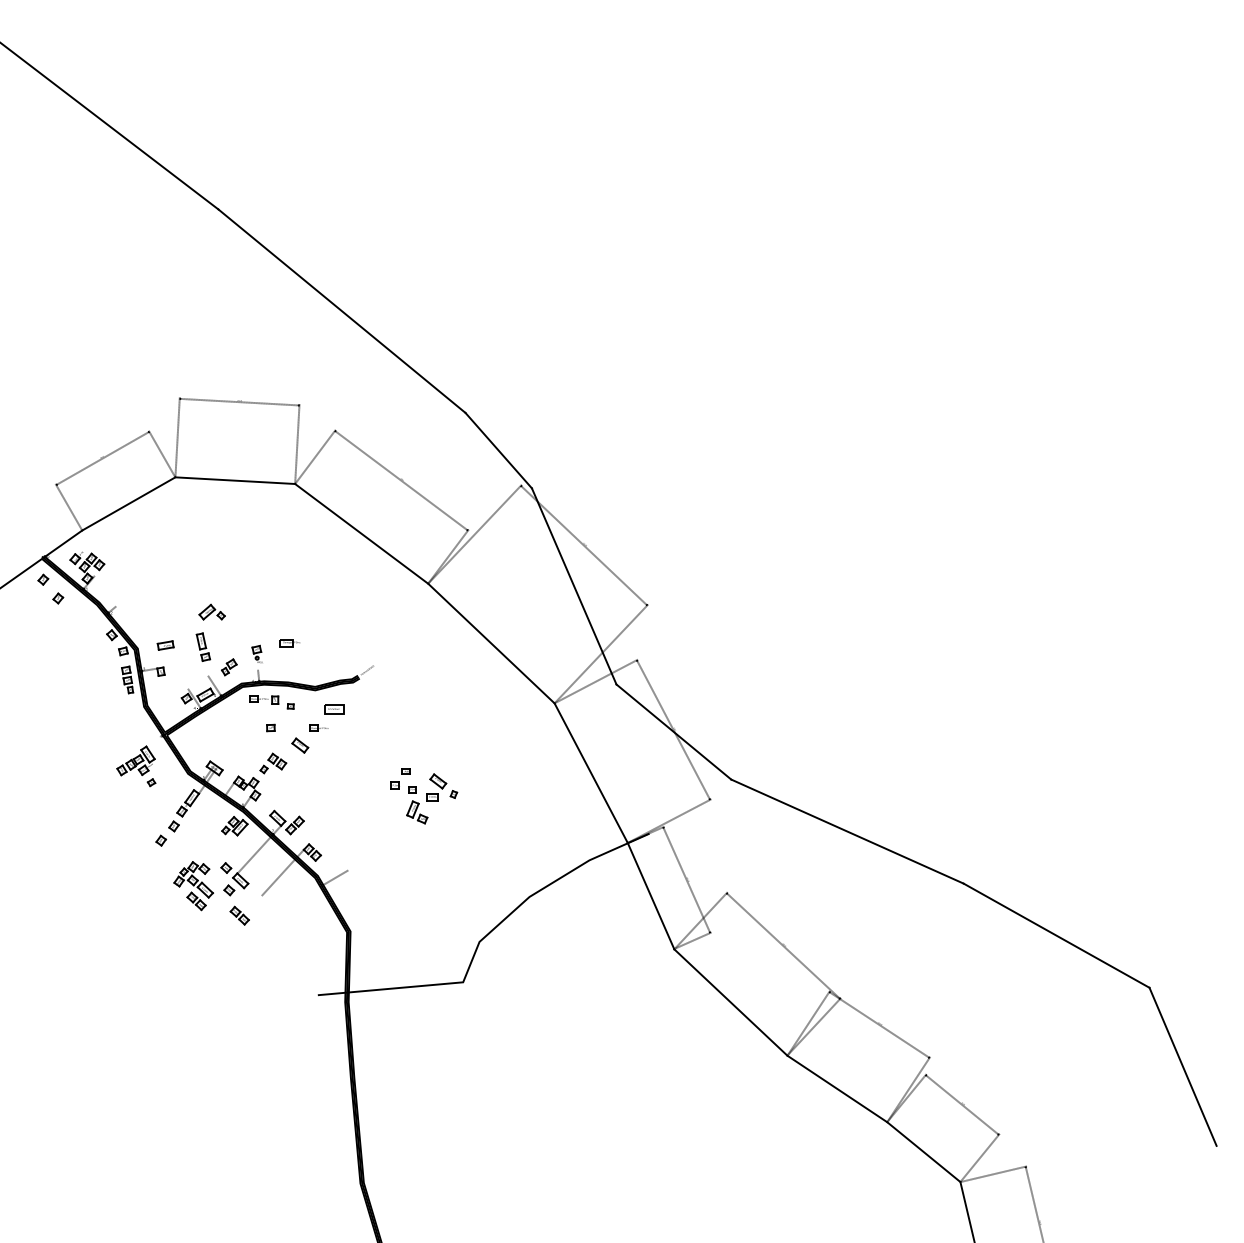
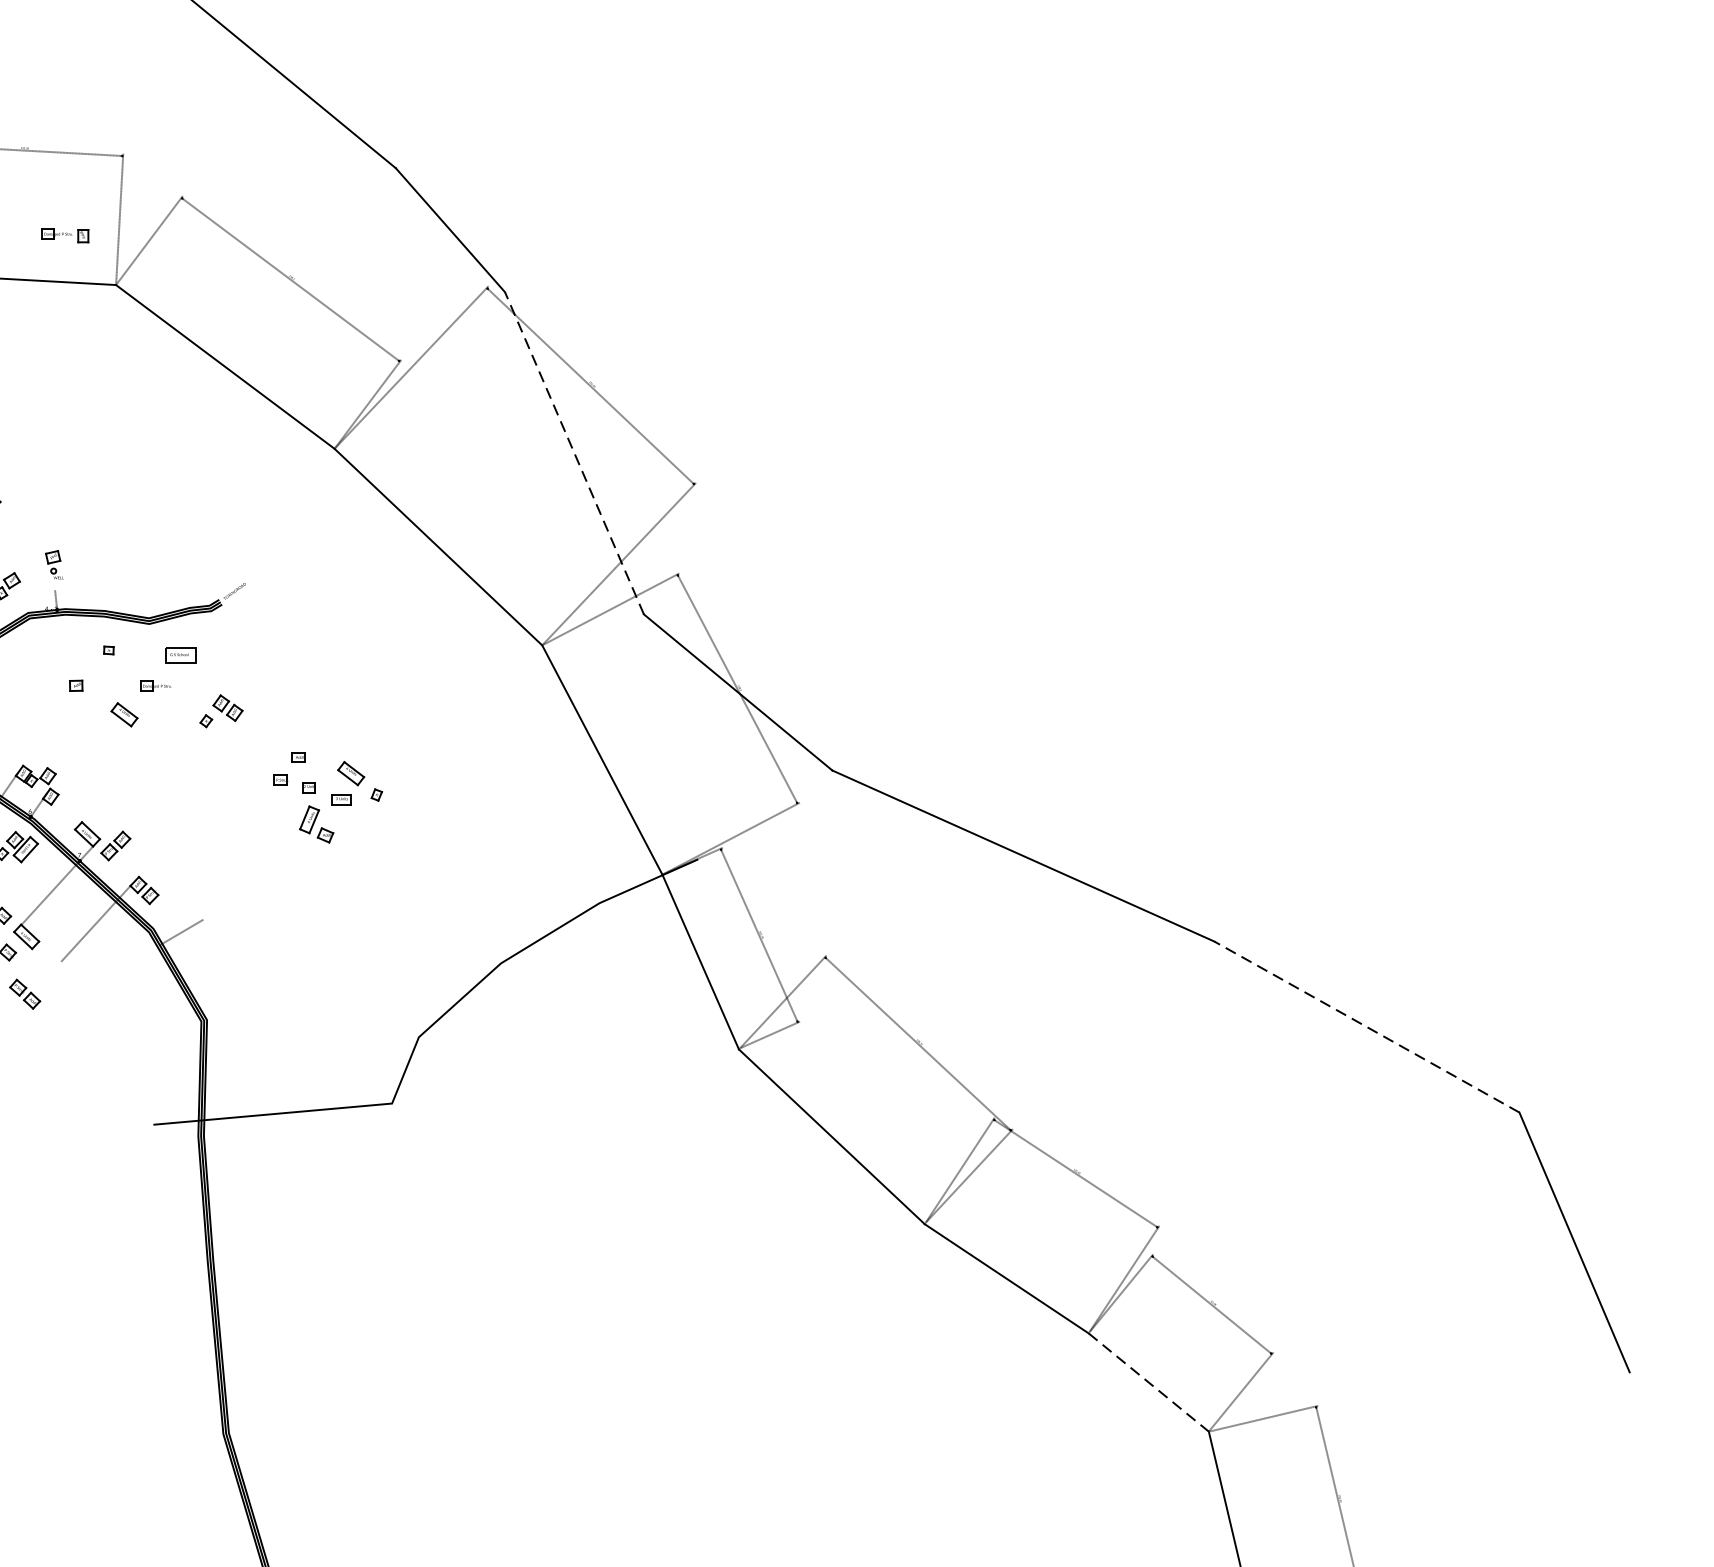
line: (574, 586) -> (574, 453), solid -> dashed
part: (289, 643) -> (106, 547), removed
part: (264, 699) -> (65, 234), moved
part: (273, 763) -> (221, 711), moved
line: (1056, 935) -> (1366, 1026), solid -> dashed
line: (924, 1152) -> (1149, 1383), solid -> dashed

